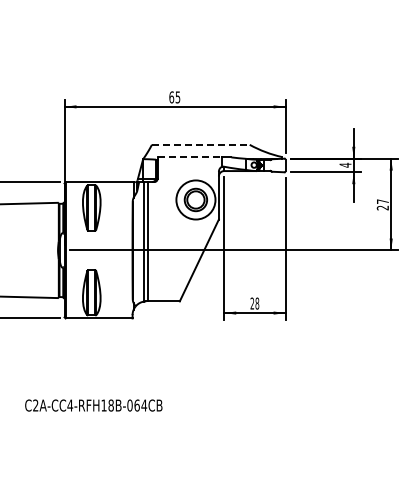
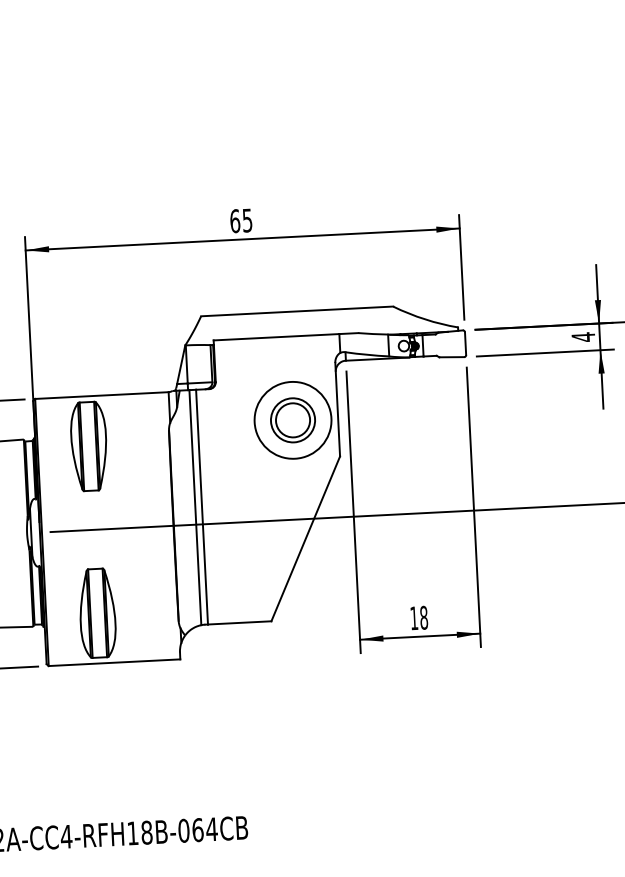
line: (200, 144) -> (296, 310), dashed -> solid
line: (189, 157) -> (276, 337), dashed -> solid
text: (251, 303) -> (412, 618), 28 -> 18

